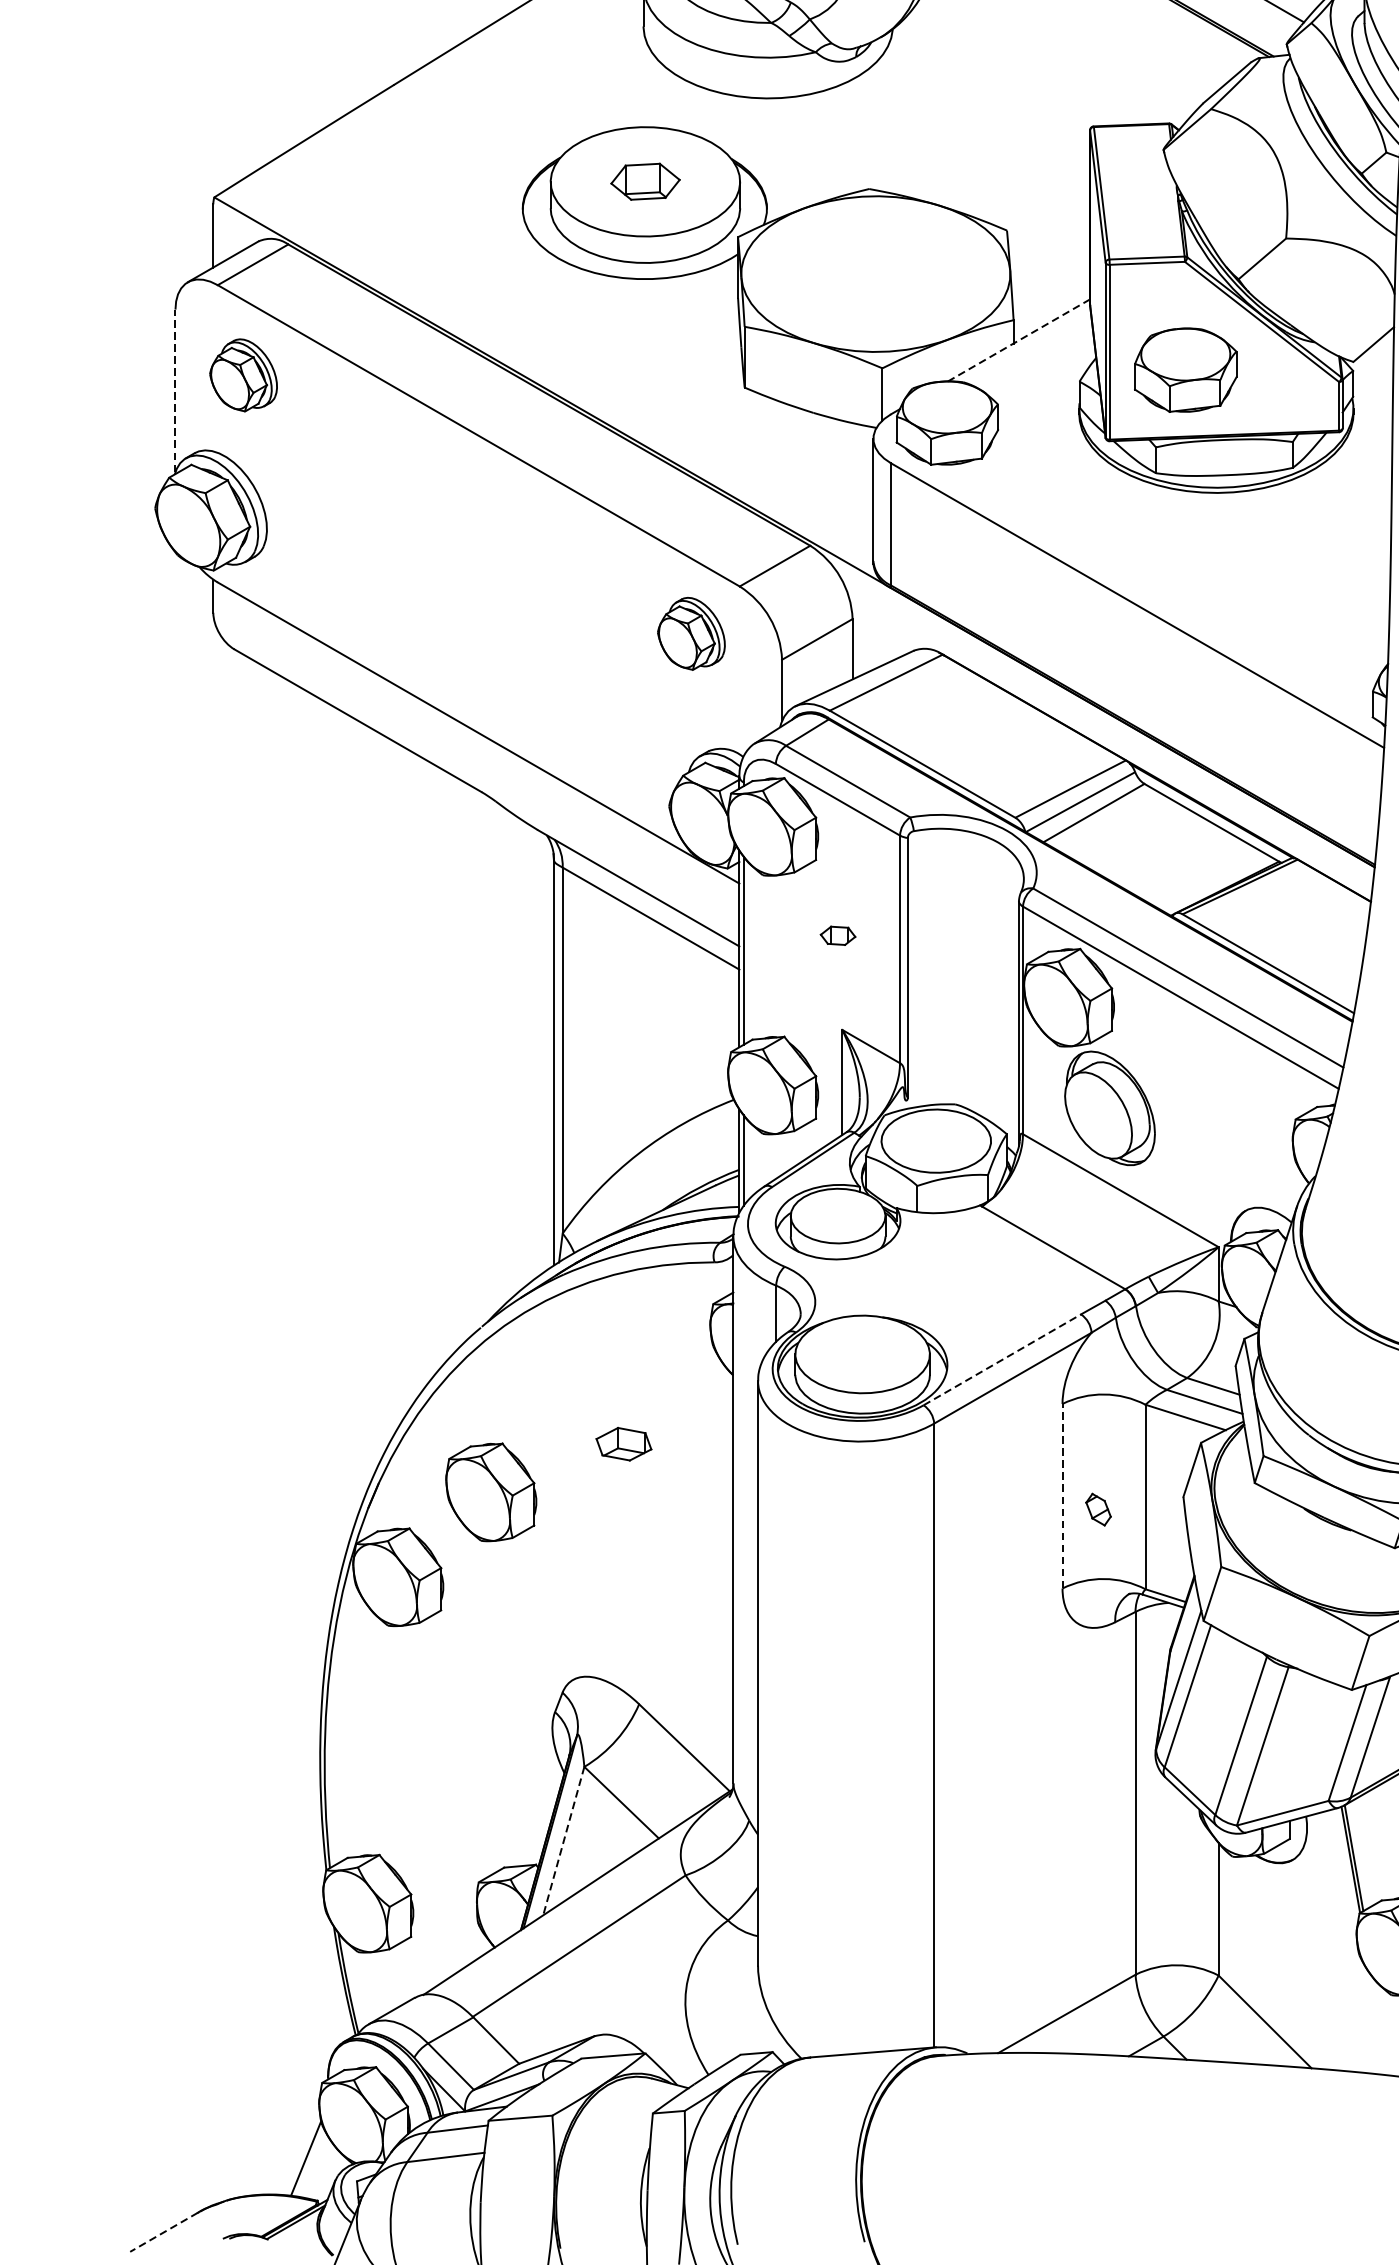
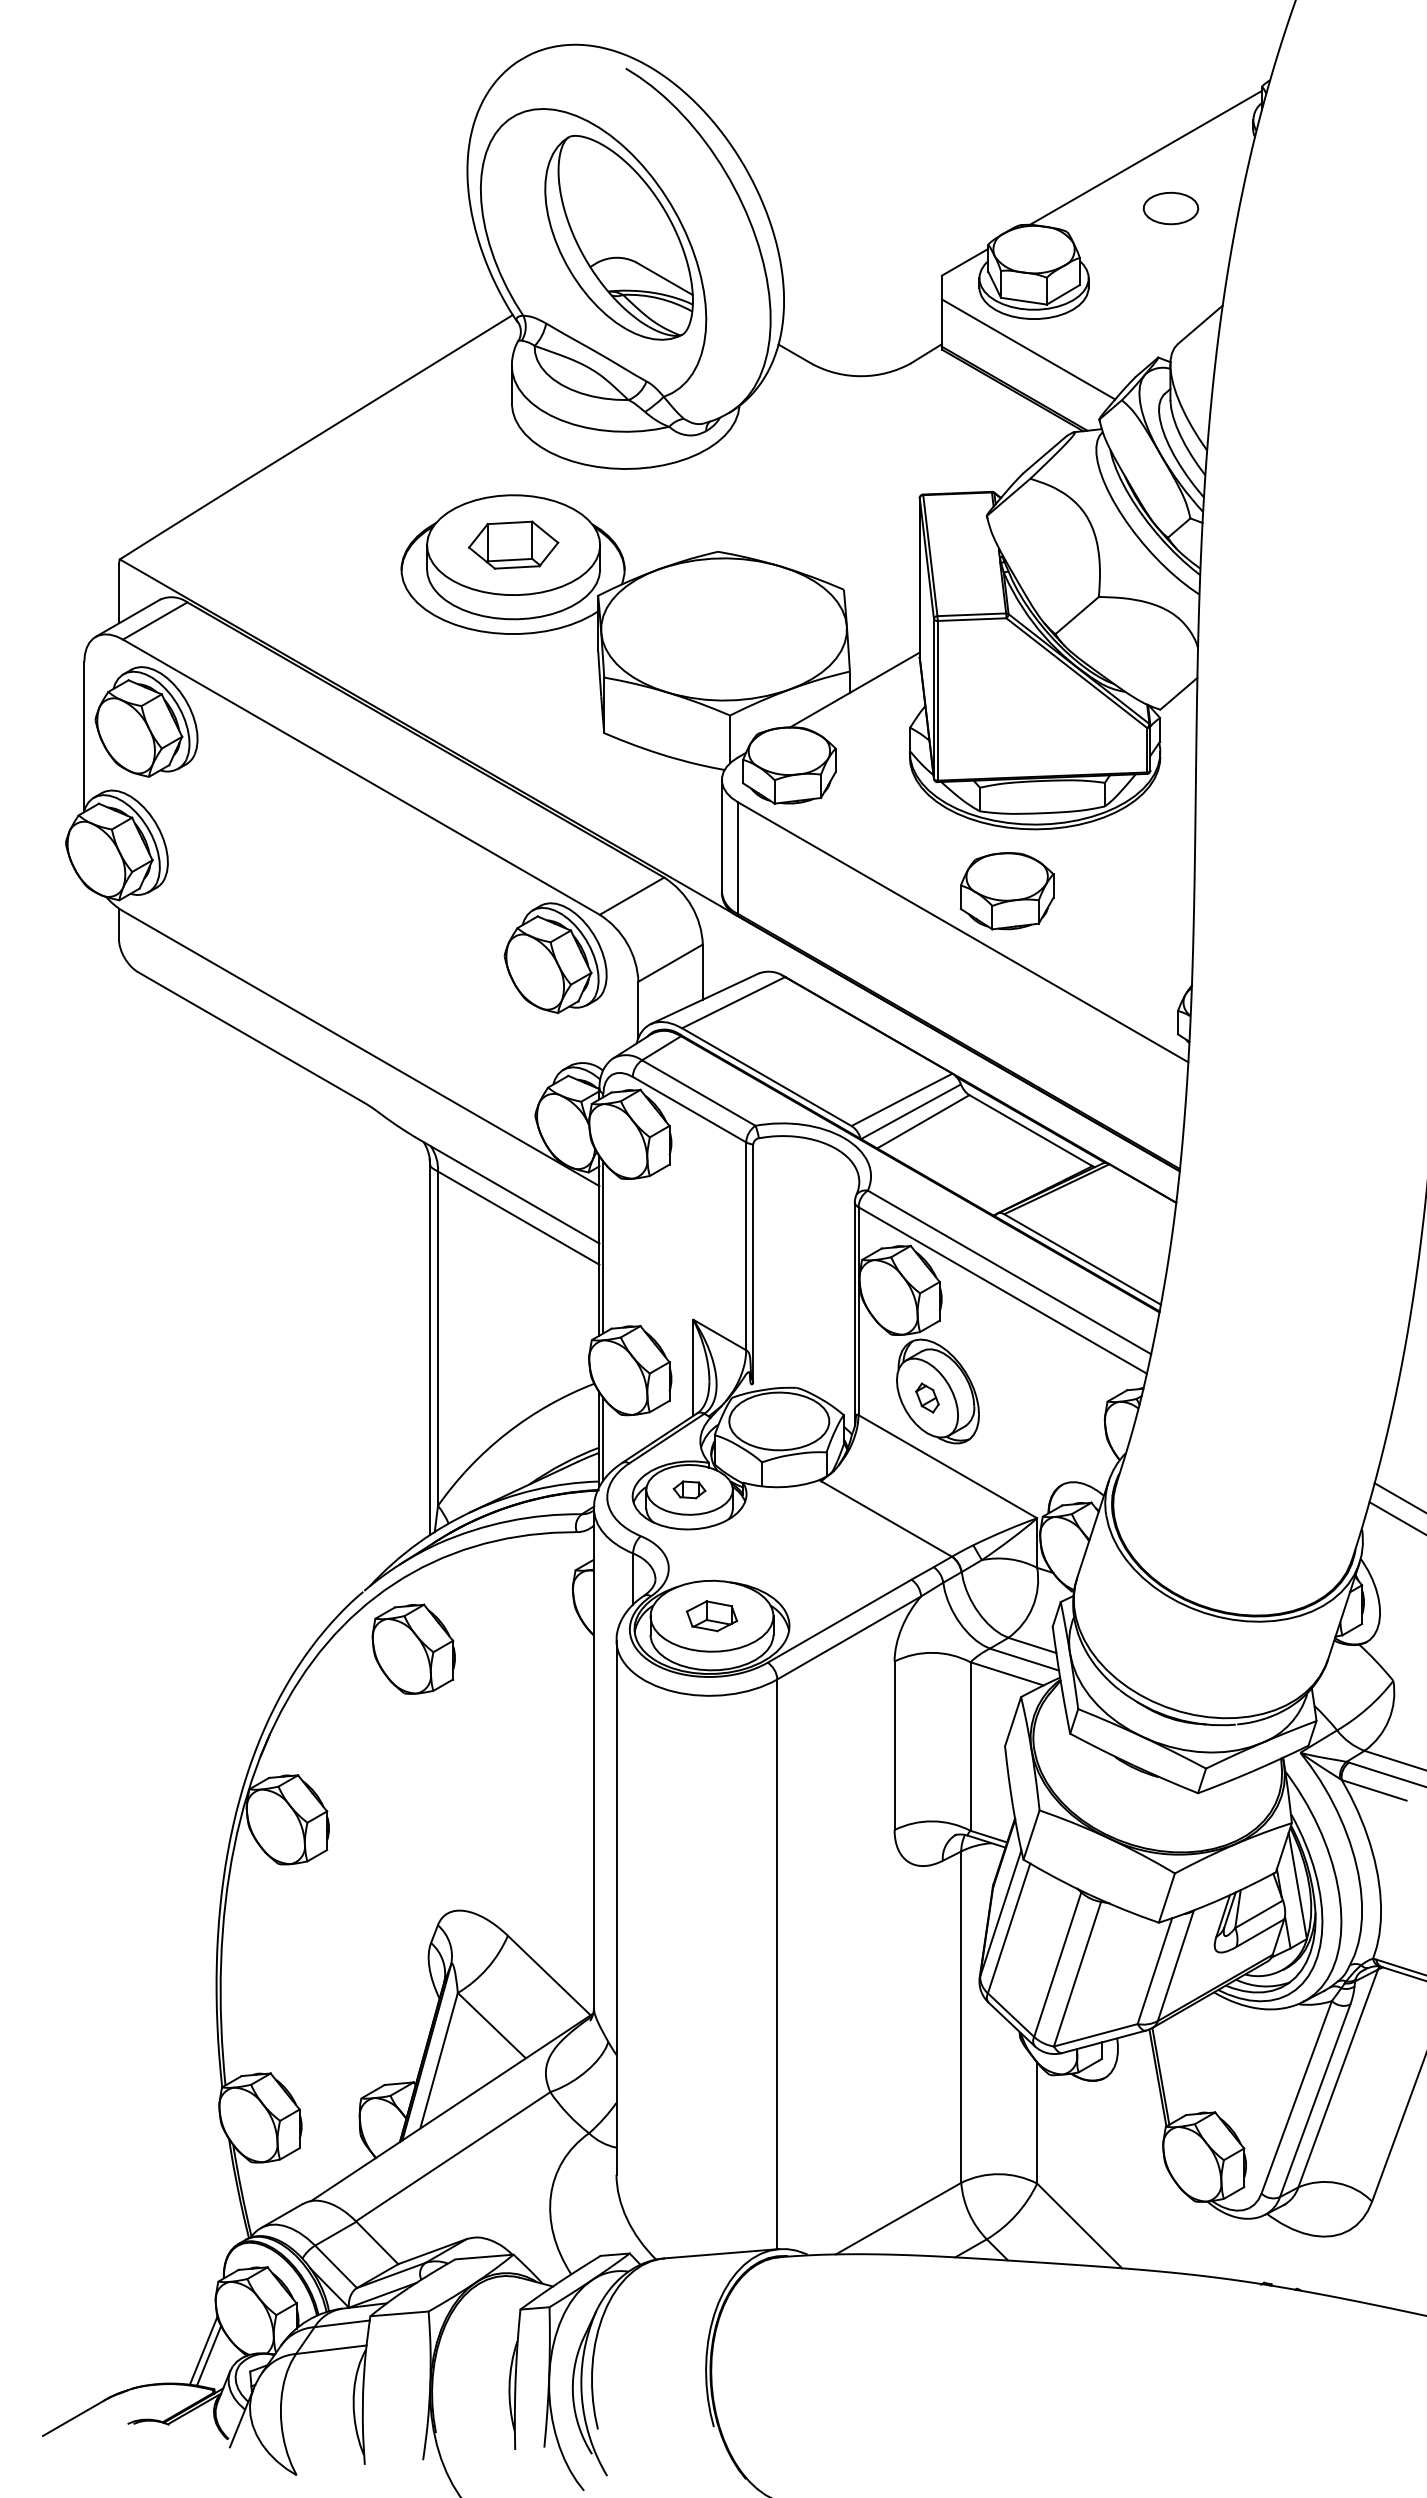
part: (645, 181) -> (513, 544), size x1.43
line: (1018, 340) -> (854, 690), dashed -> solid
part: (1185, 370) -> (1006, 891), moved
part: (243, 374) -> (146, 721), size x1.67
line: (175, 390) -> (84, 735), dashed -> solid
part: (691, 633) -> (555, 957), size x1.67
part: (837, 935) -> (689, 1489), moved
line: (1002, 1360) -> (839, 1621), dashed -> solid
part: (623, 1444) -> (711, 1616), moved
part: (490, 1491) -> (413, 1648), moved
line: (1062, 1495) -> (894, 1745), dashed -> solid
part: (1098, 1509) -> (927, 1397), moved
line: (563, 1841) -> (438, 2061), dashed -> solid
line: (311, 2163) -> (208, 2355), added
line: (163, 2232) -> (73, 2418), dashed -> solid

